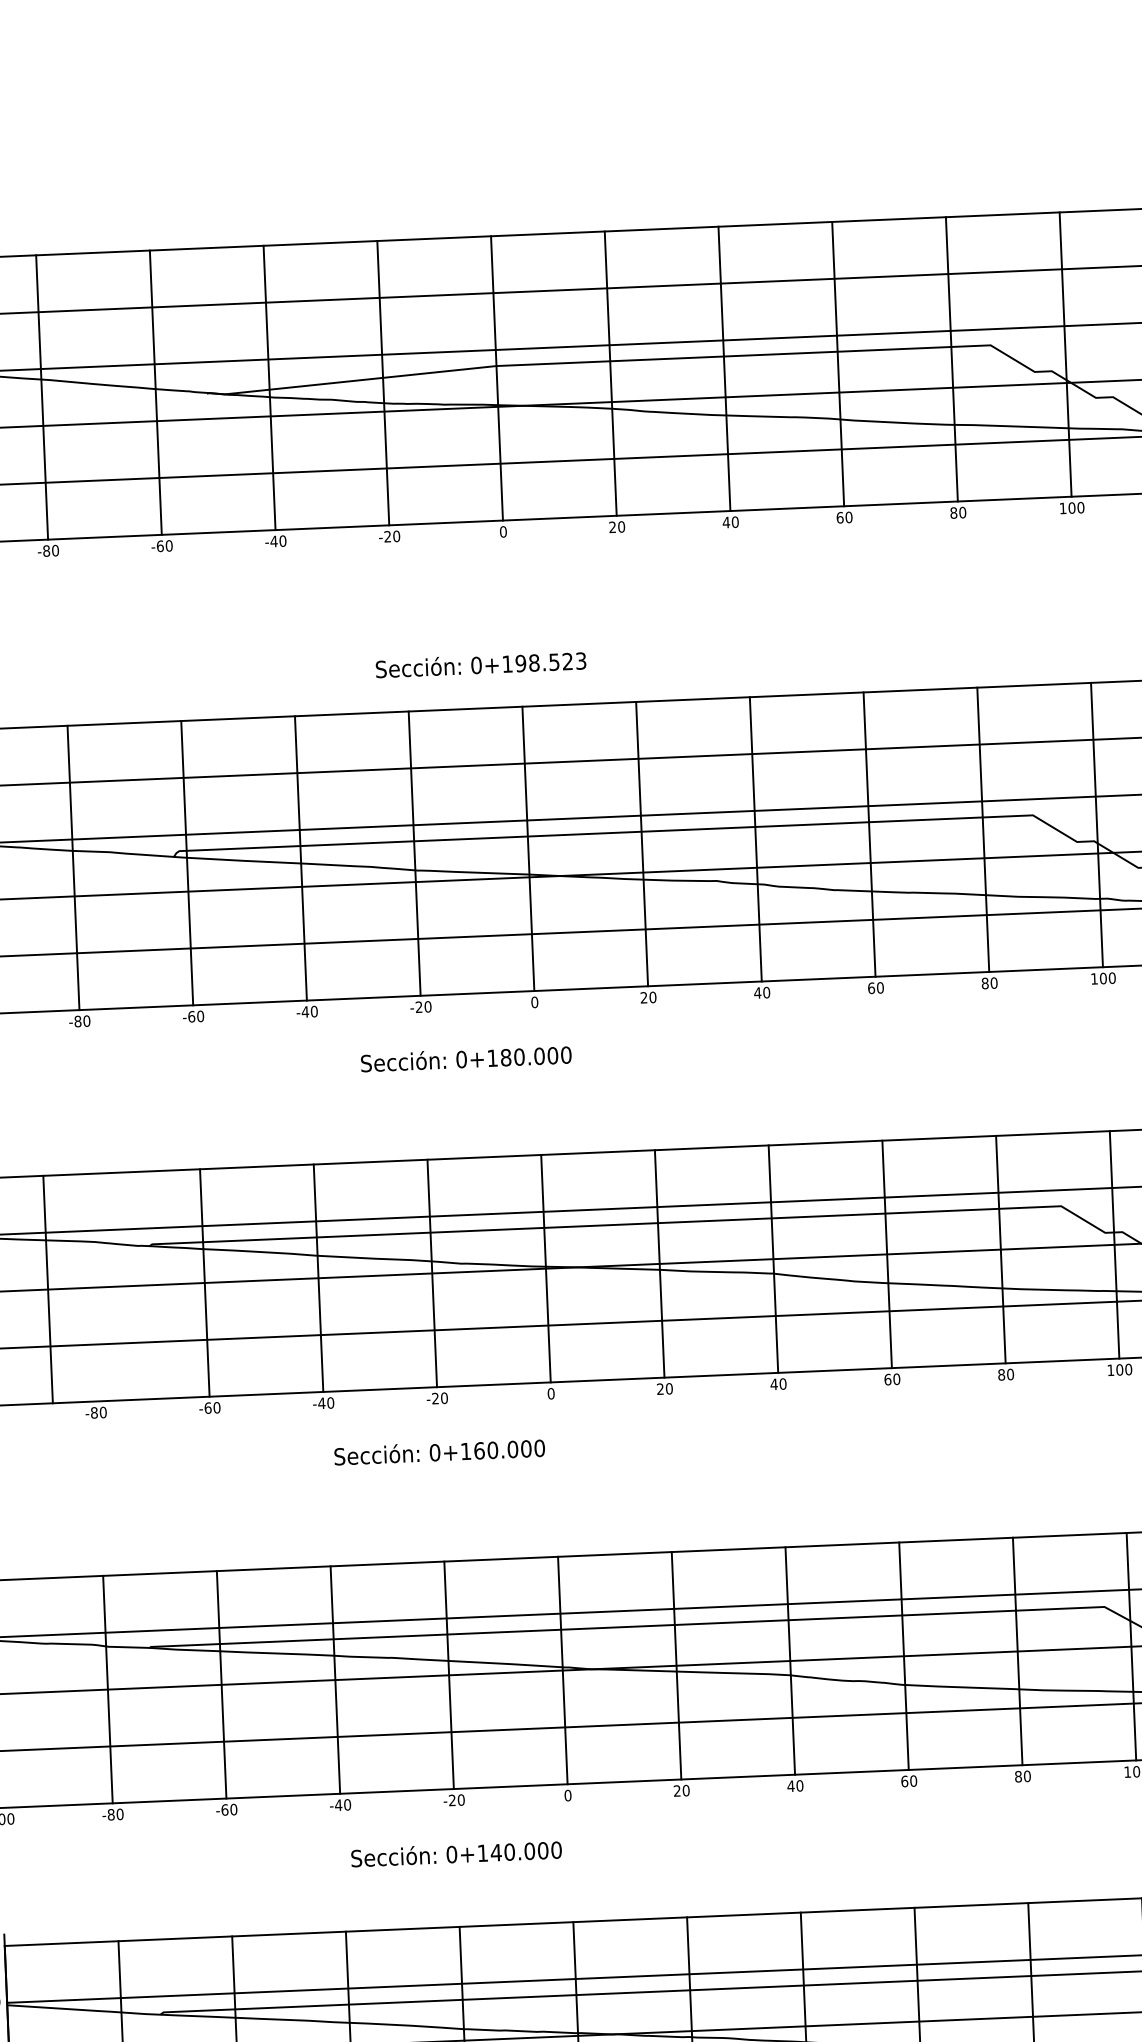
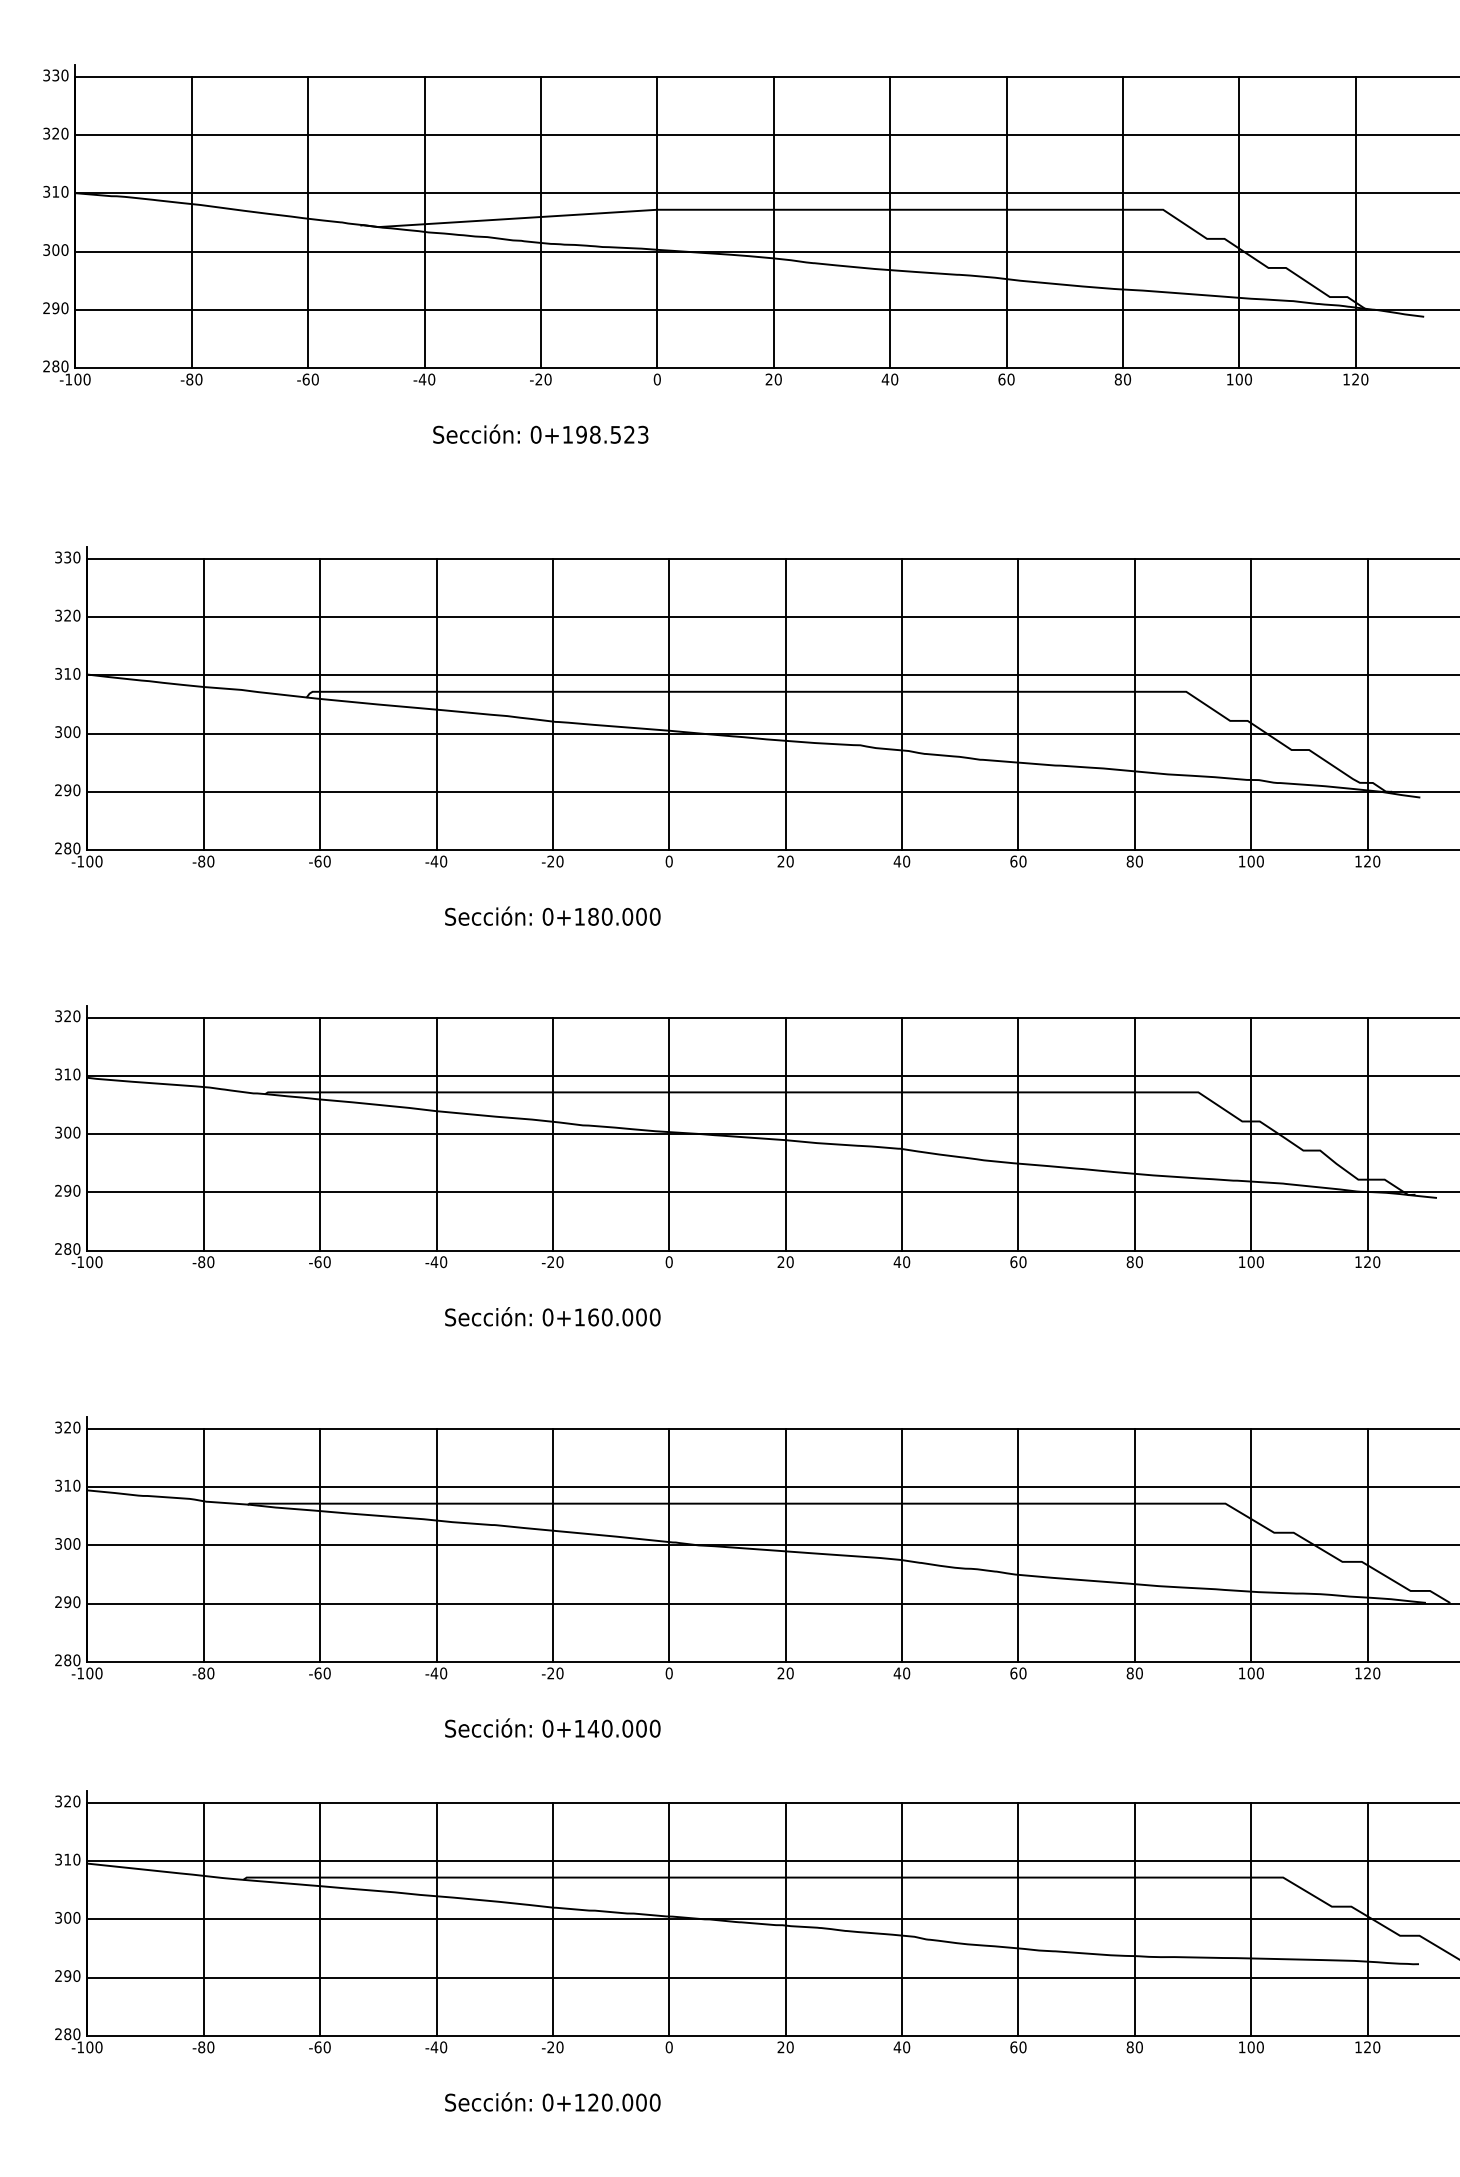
text: (480, 663) -> (540, 433), moved
text: (465, 1058) -> (552, 915), moved
line: (47, 1288) -> (203, 1133), moved

